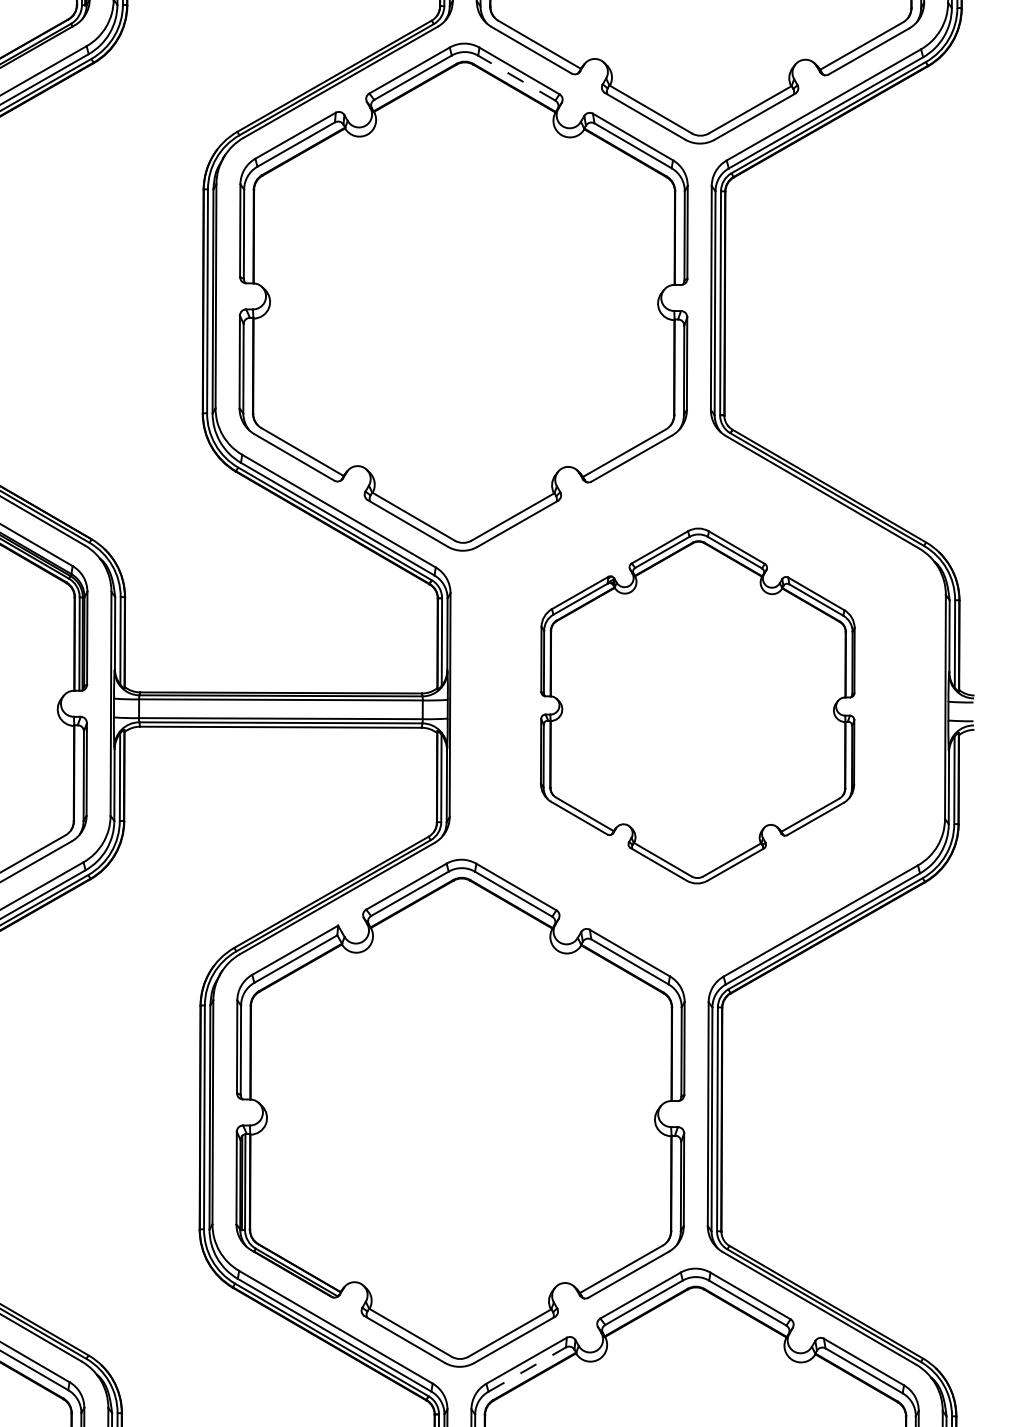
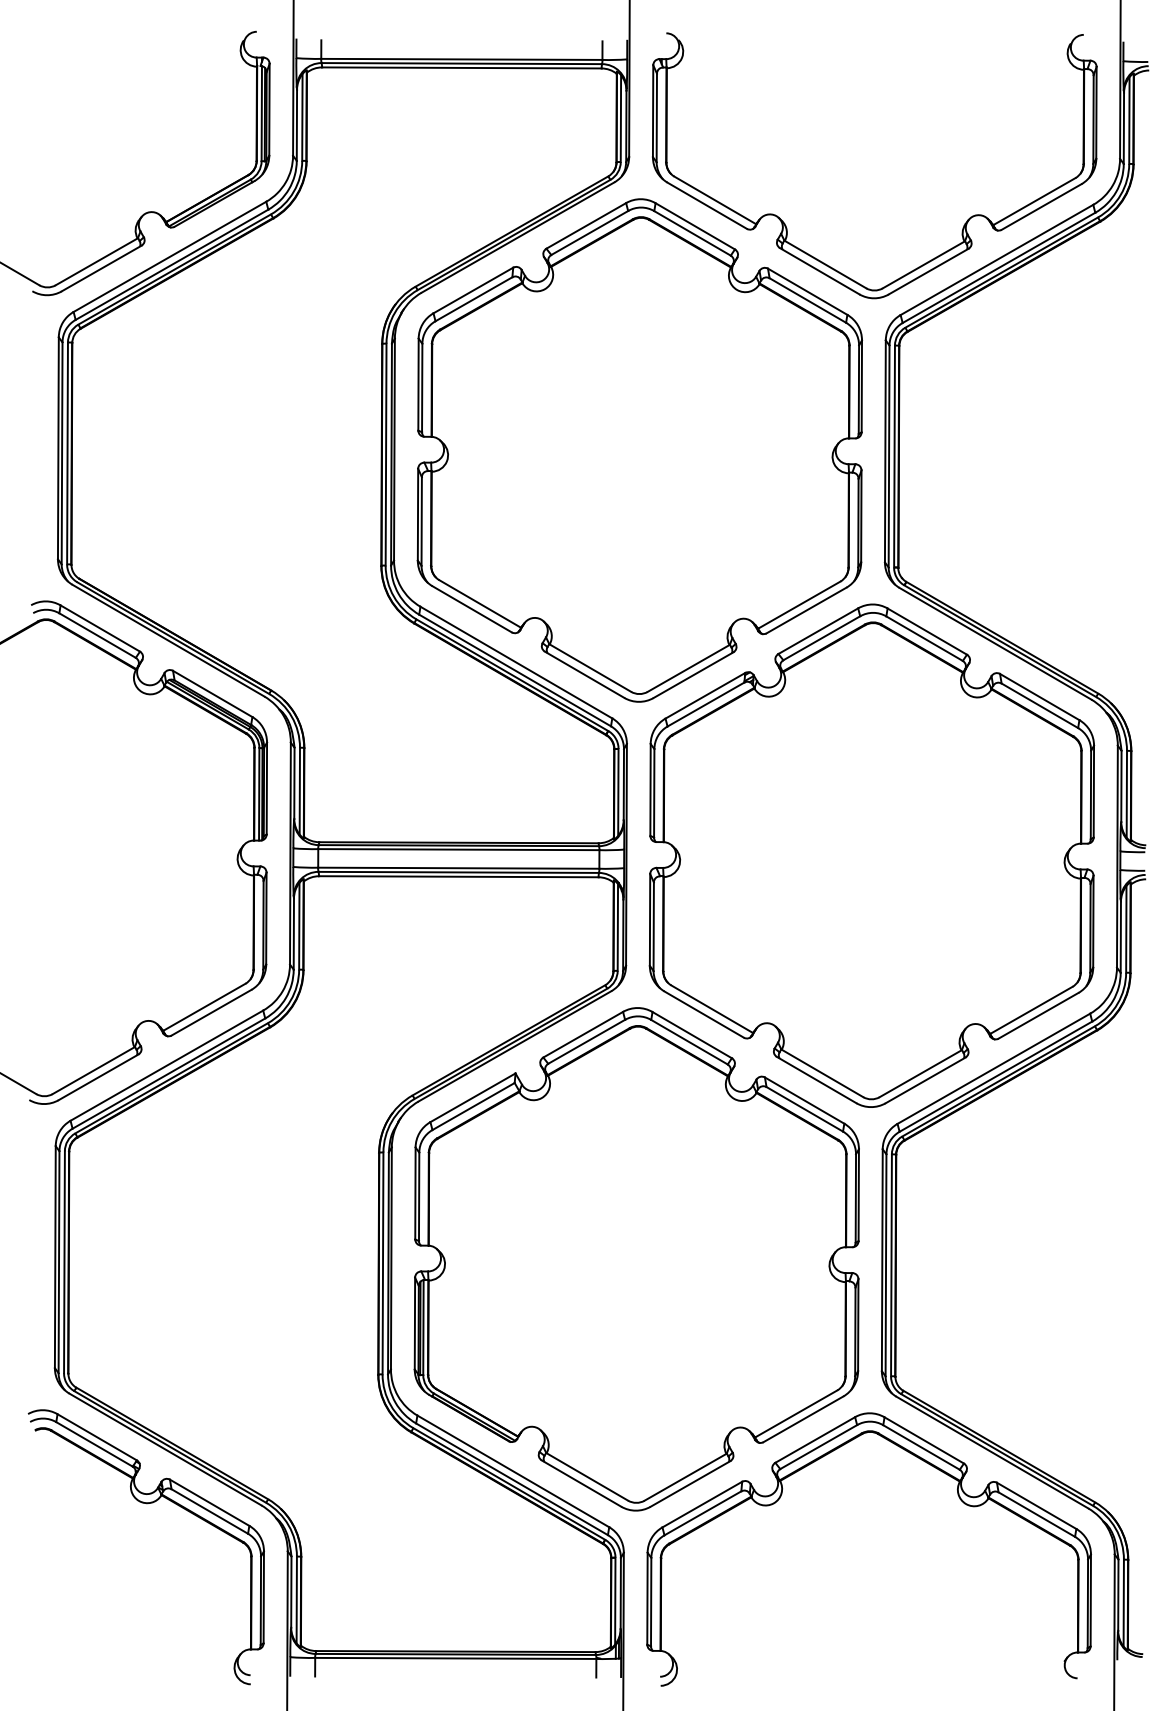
line: (516, 78) -> (692, 233), dashed -> solid
part: (697, 705) -> (871, 855), size x1.43
line: (527, 1369) -> (703, 1513), dashed -> solid

